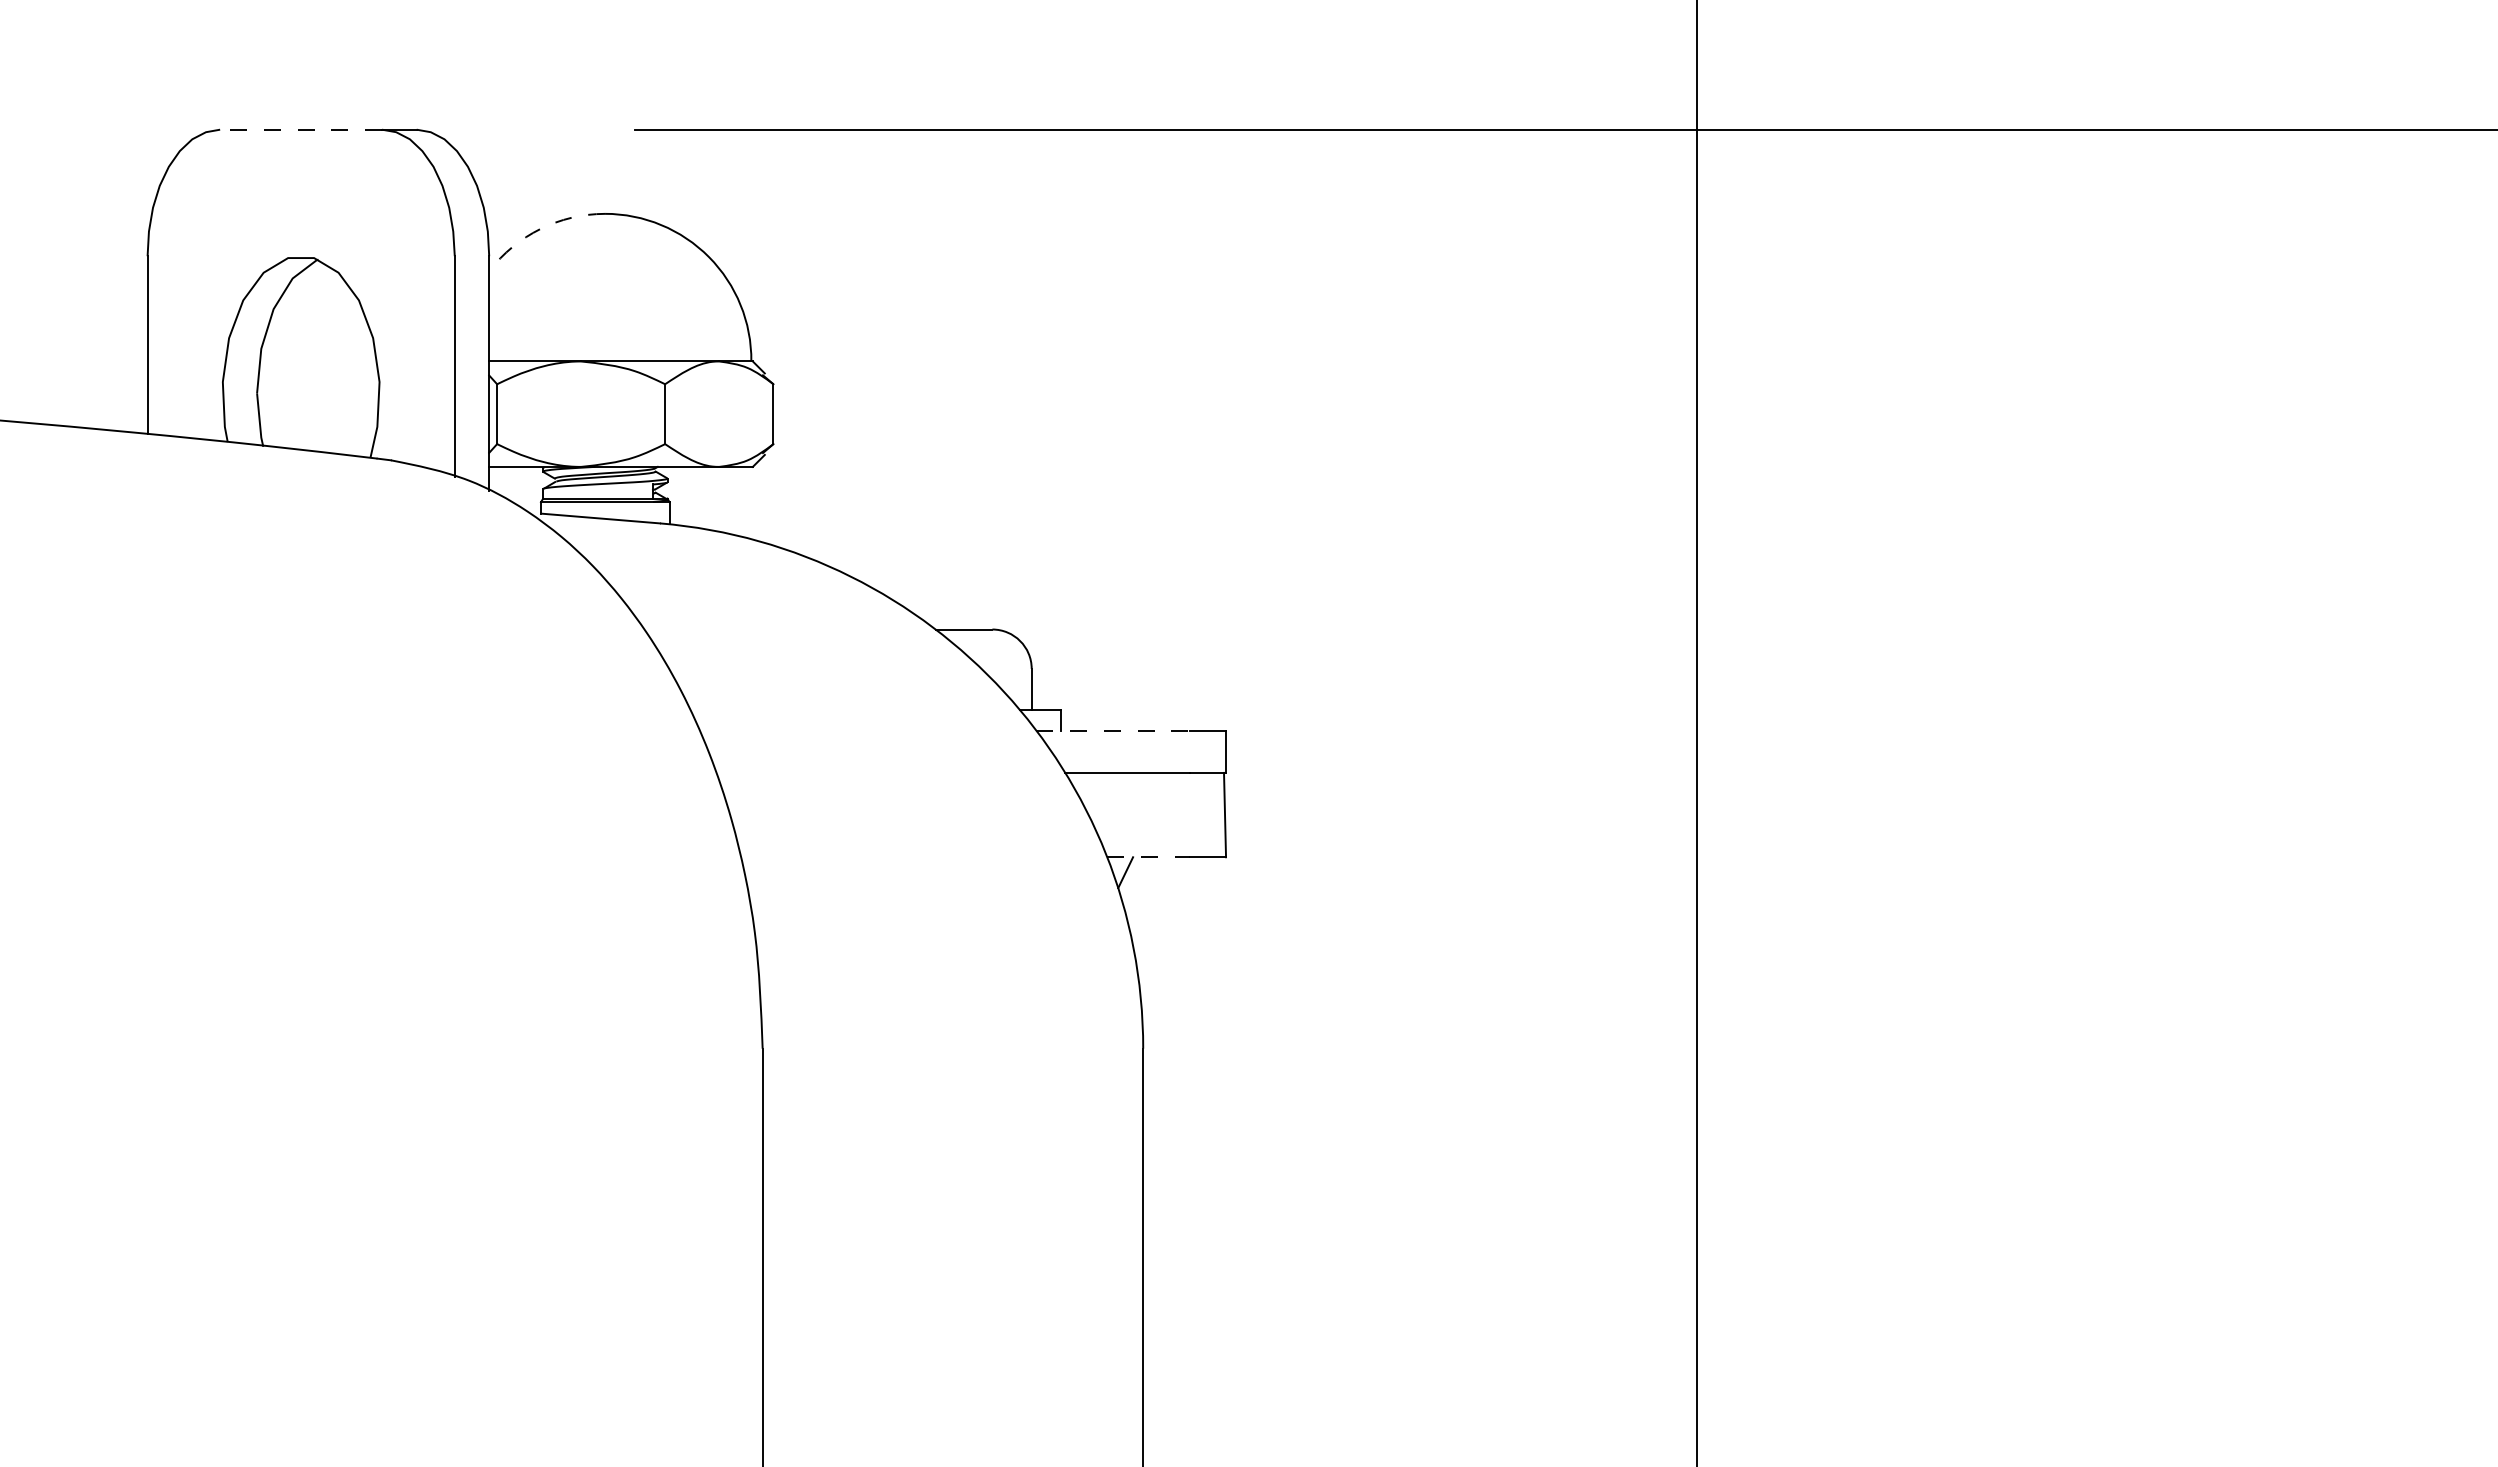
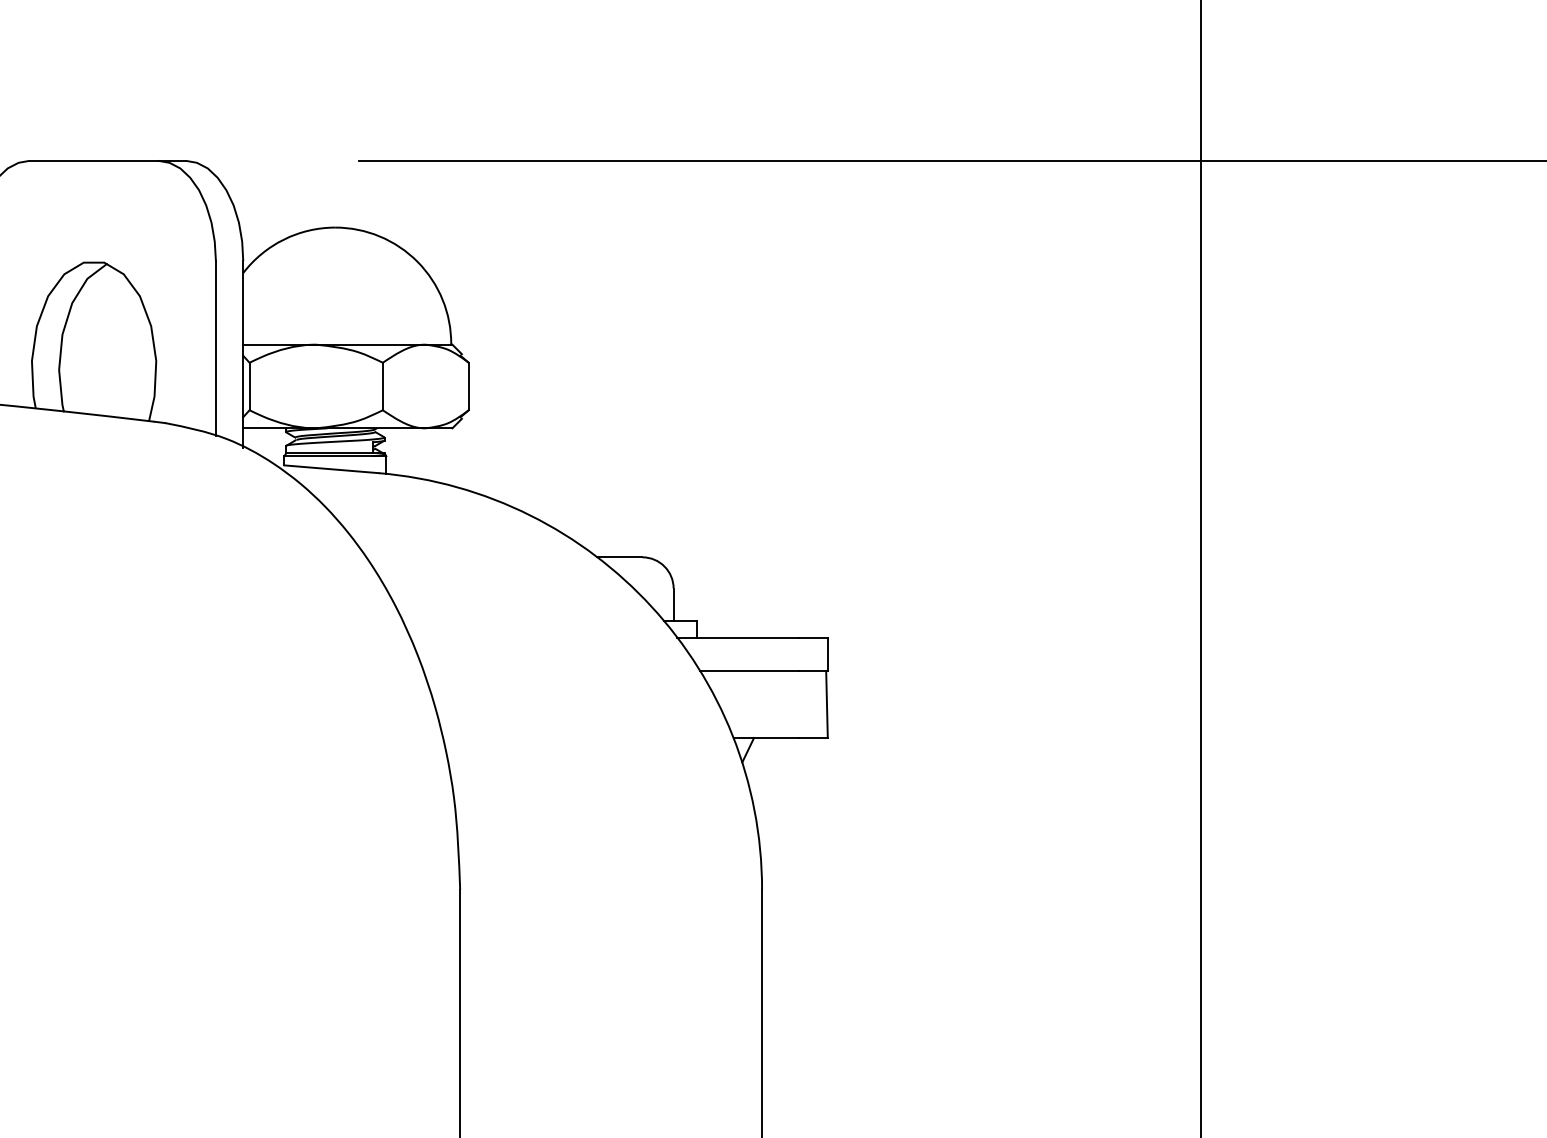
line: (301, 129) -> (94, 160), dashed -> solid
arc: (540, 229) -> (283, 239), dashed -> solid
line: (1113, 730) -> (738, 637), dashed -> solid
line: (1149, 857) -> (767, 738), dashed -> solid

